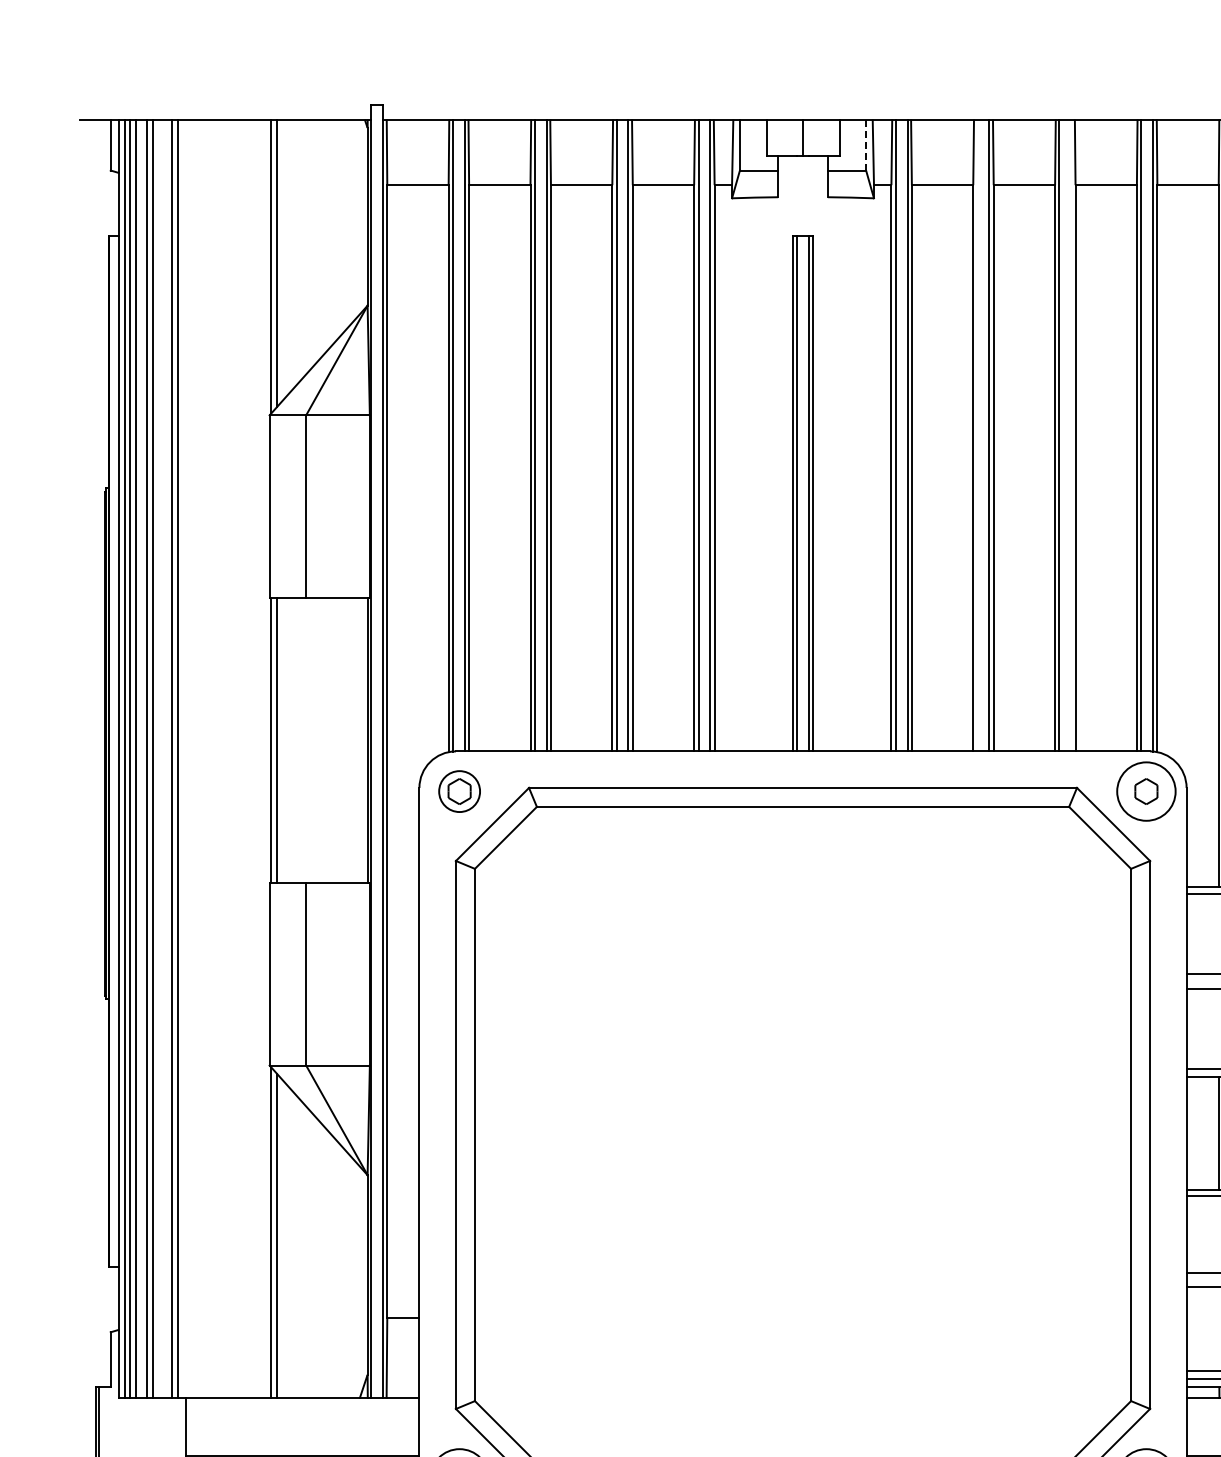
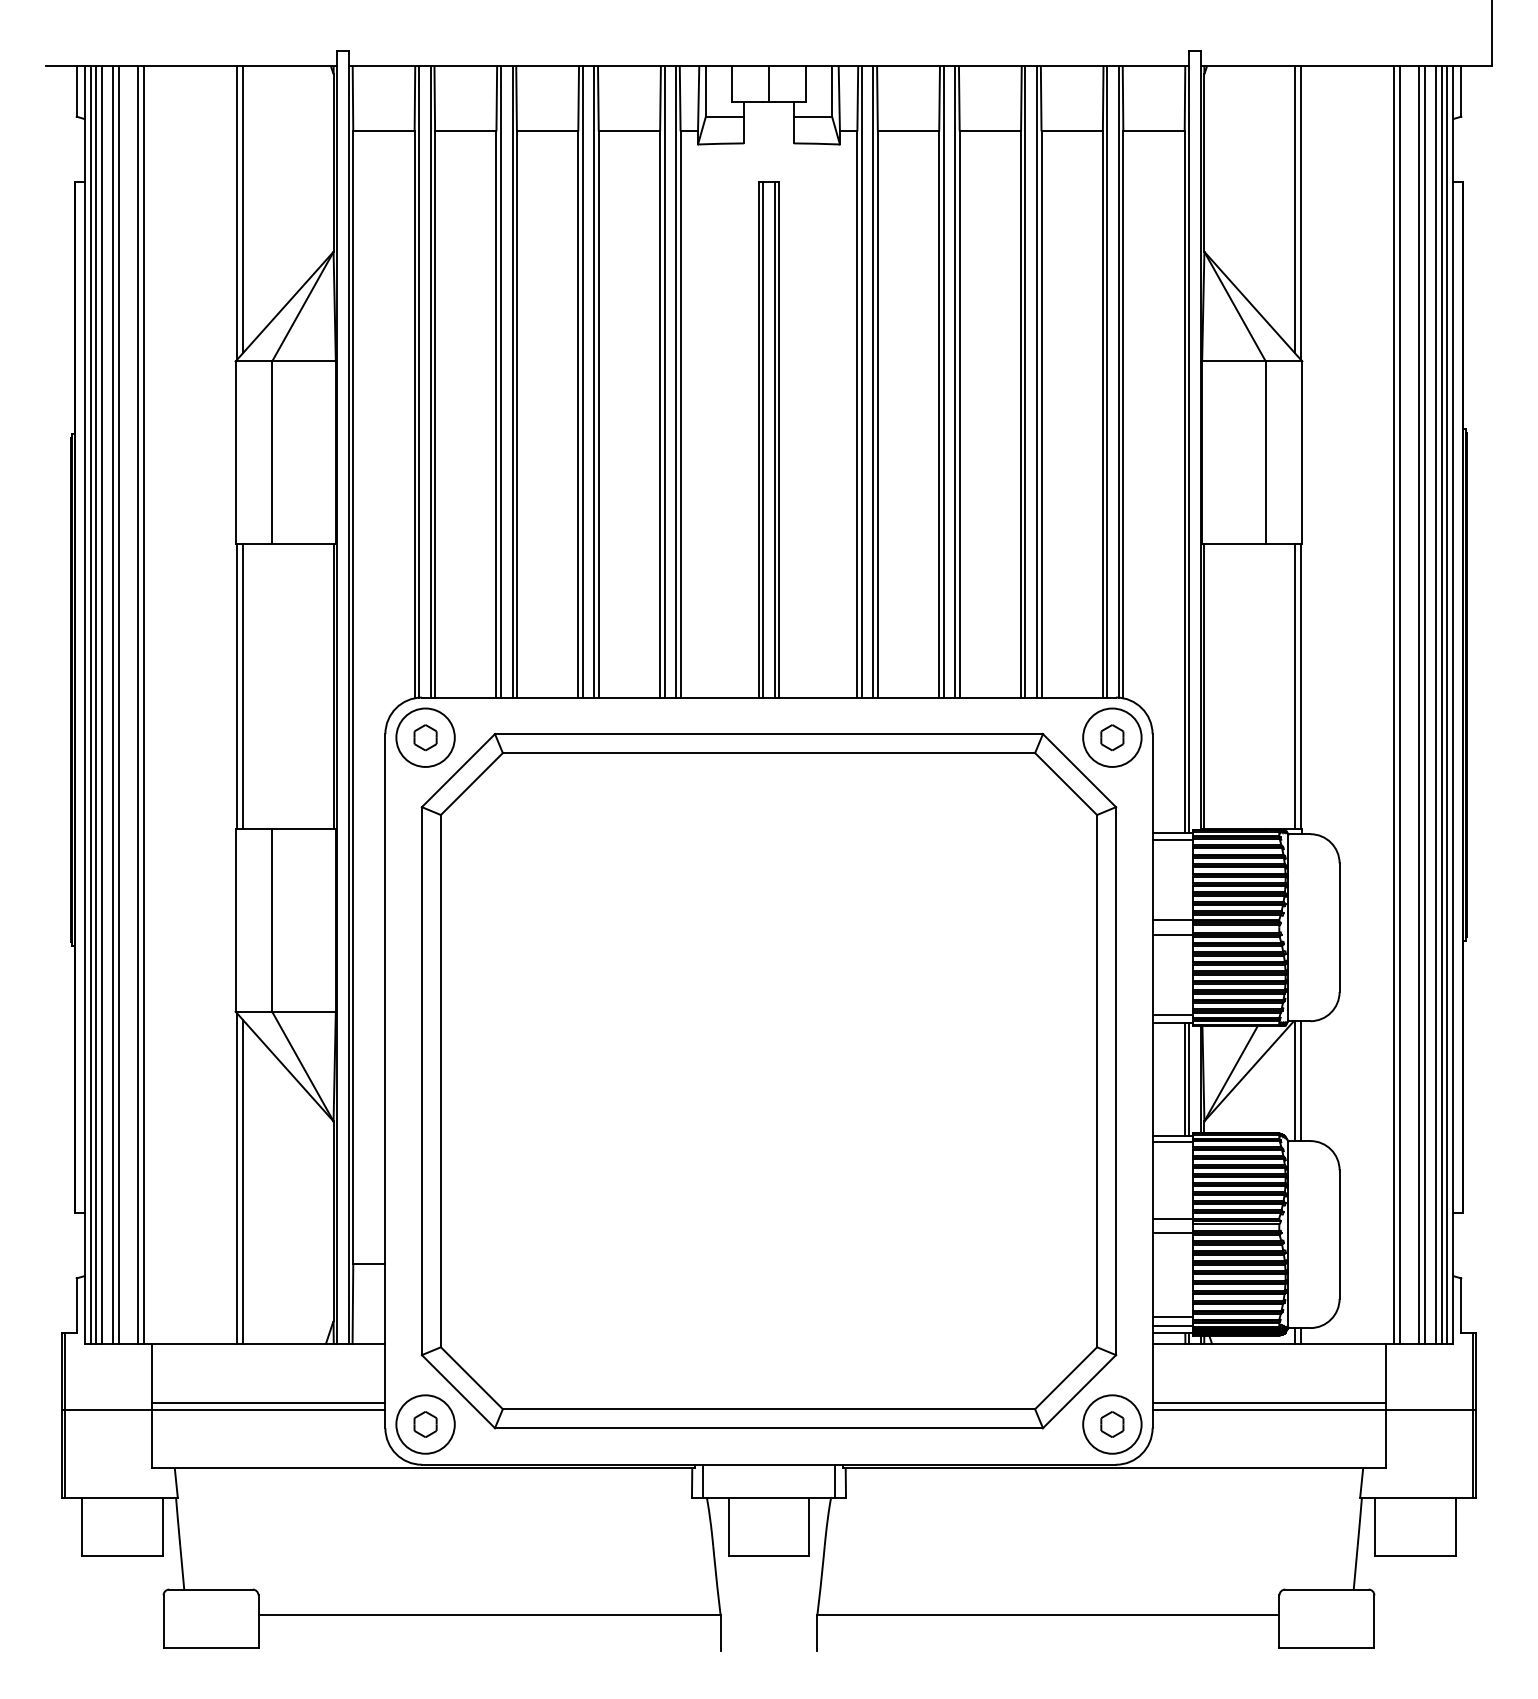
line: (866, 144) -> (832, 90), dashed -> solid
line: (977, 435) -> (943, 381), added
line: (1071, 435) -> (1037, 381), added
circle: (459, 791) -> (425, 737), size x1.43

